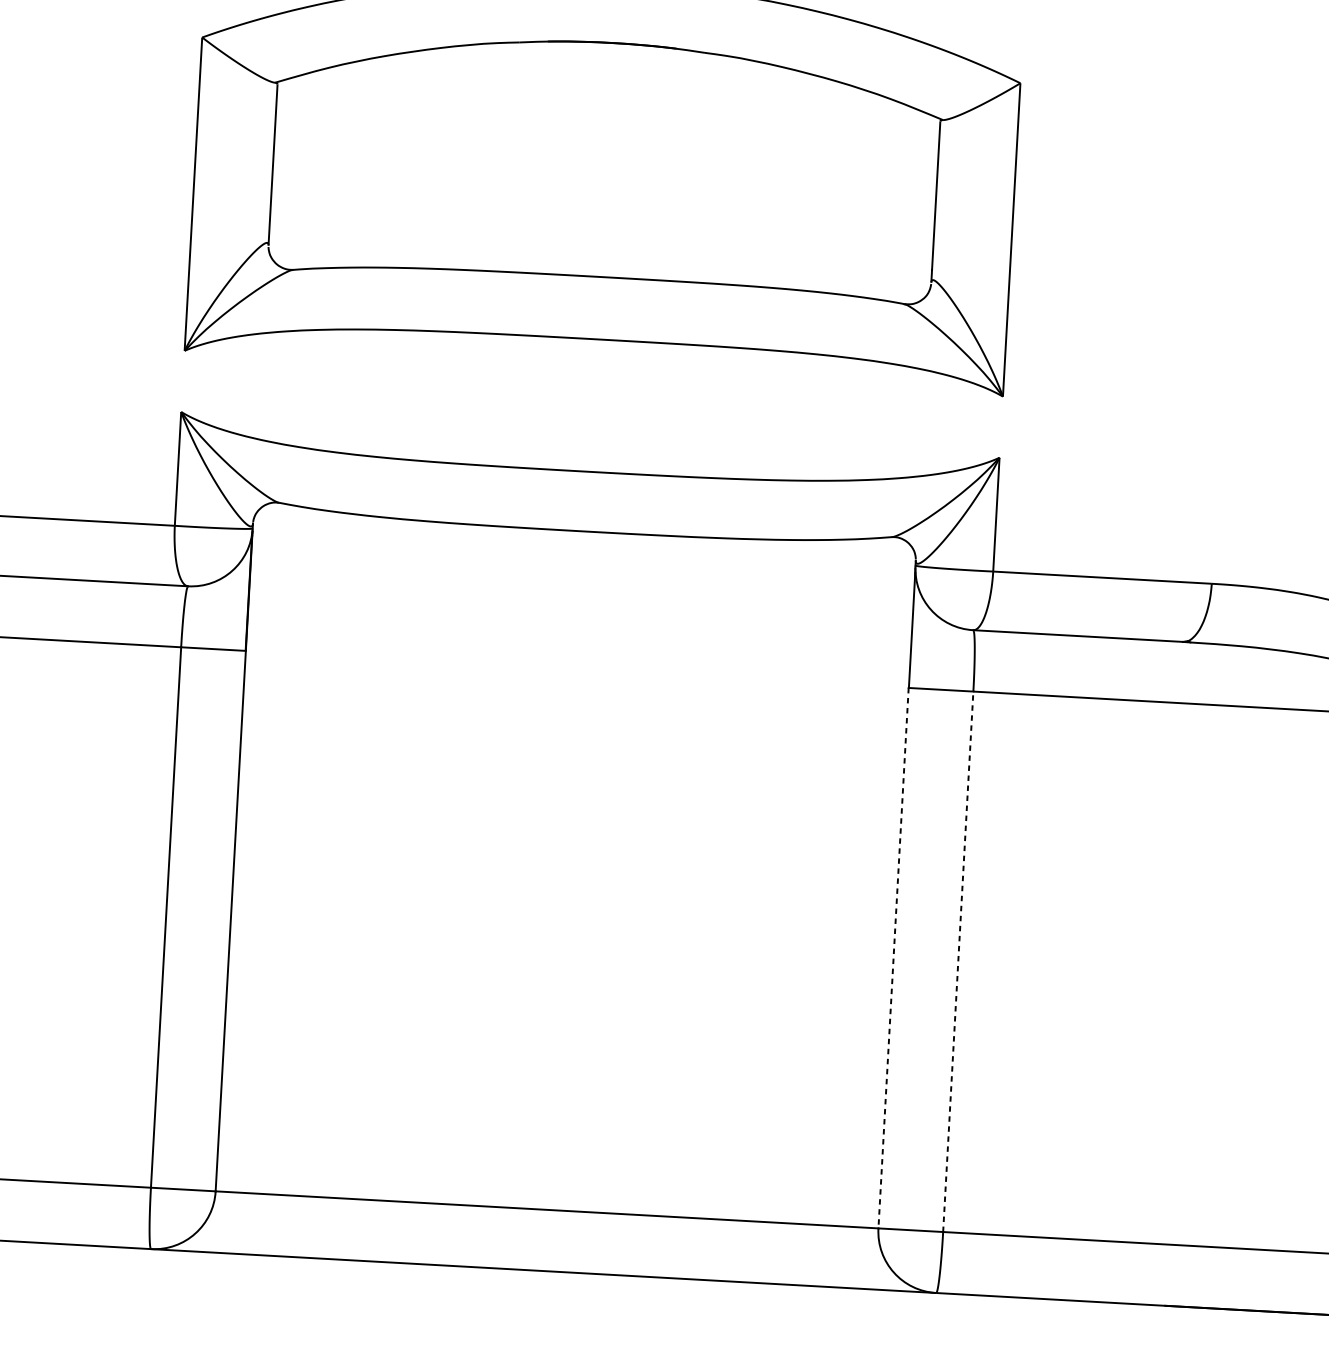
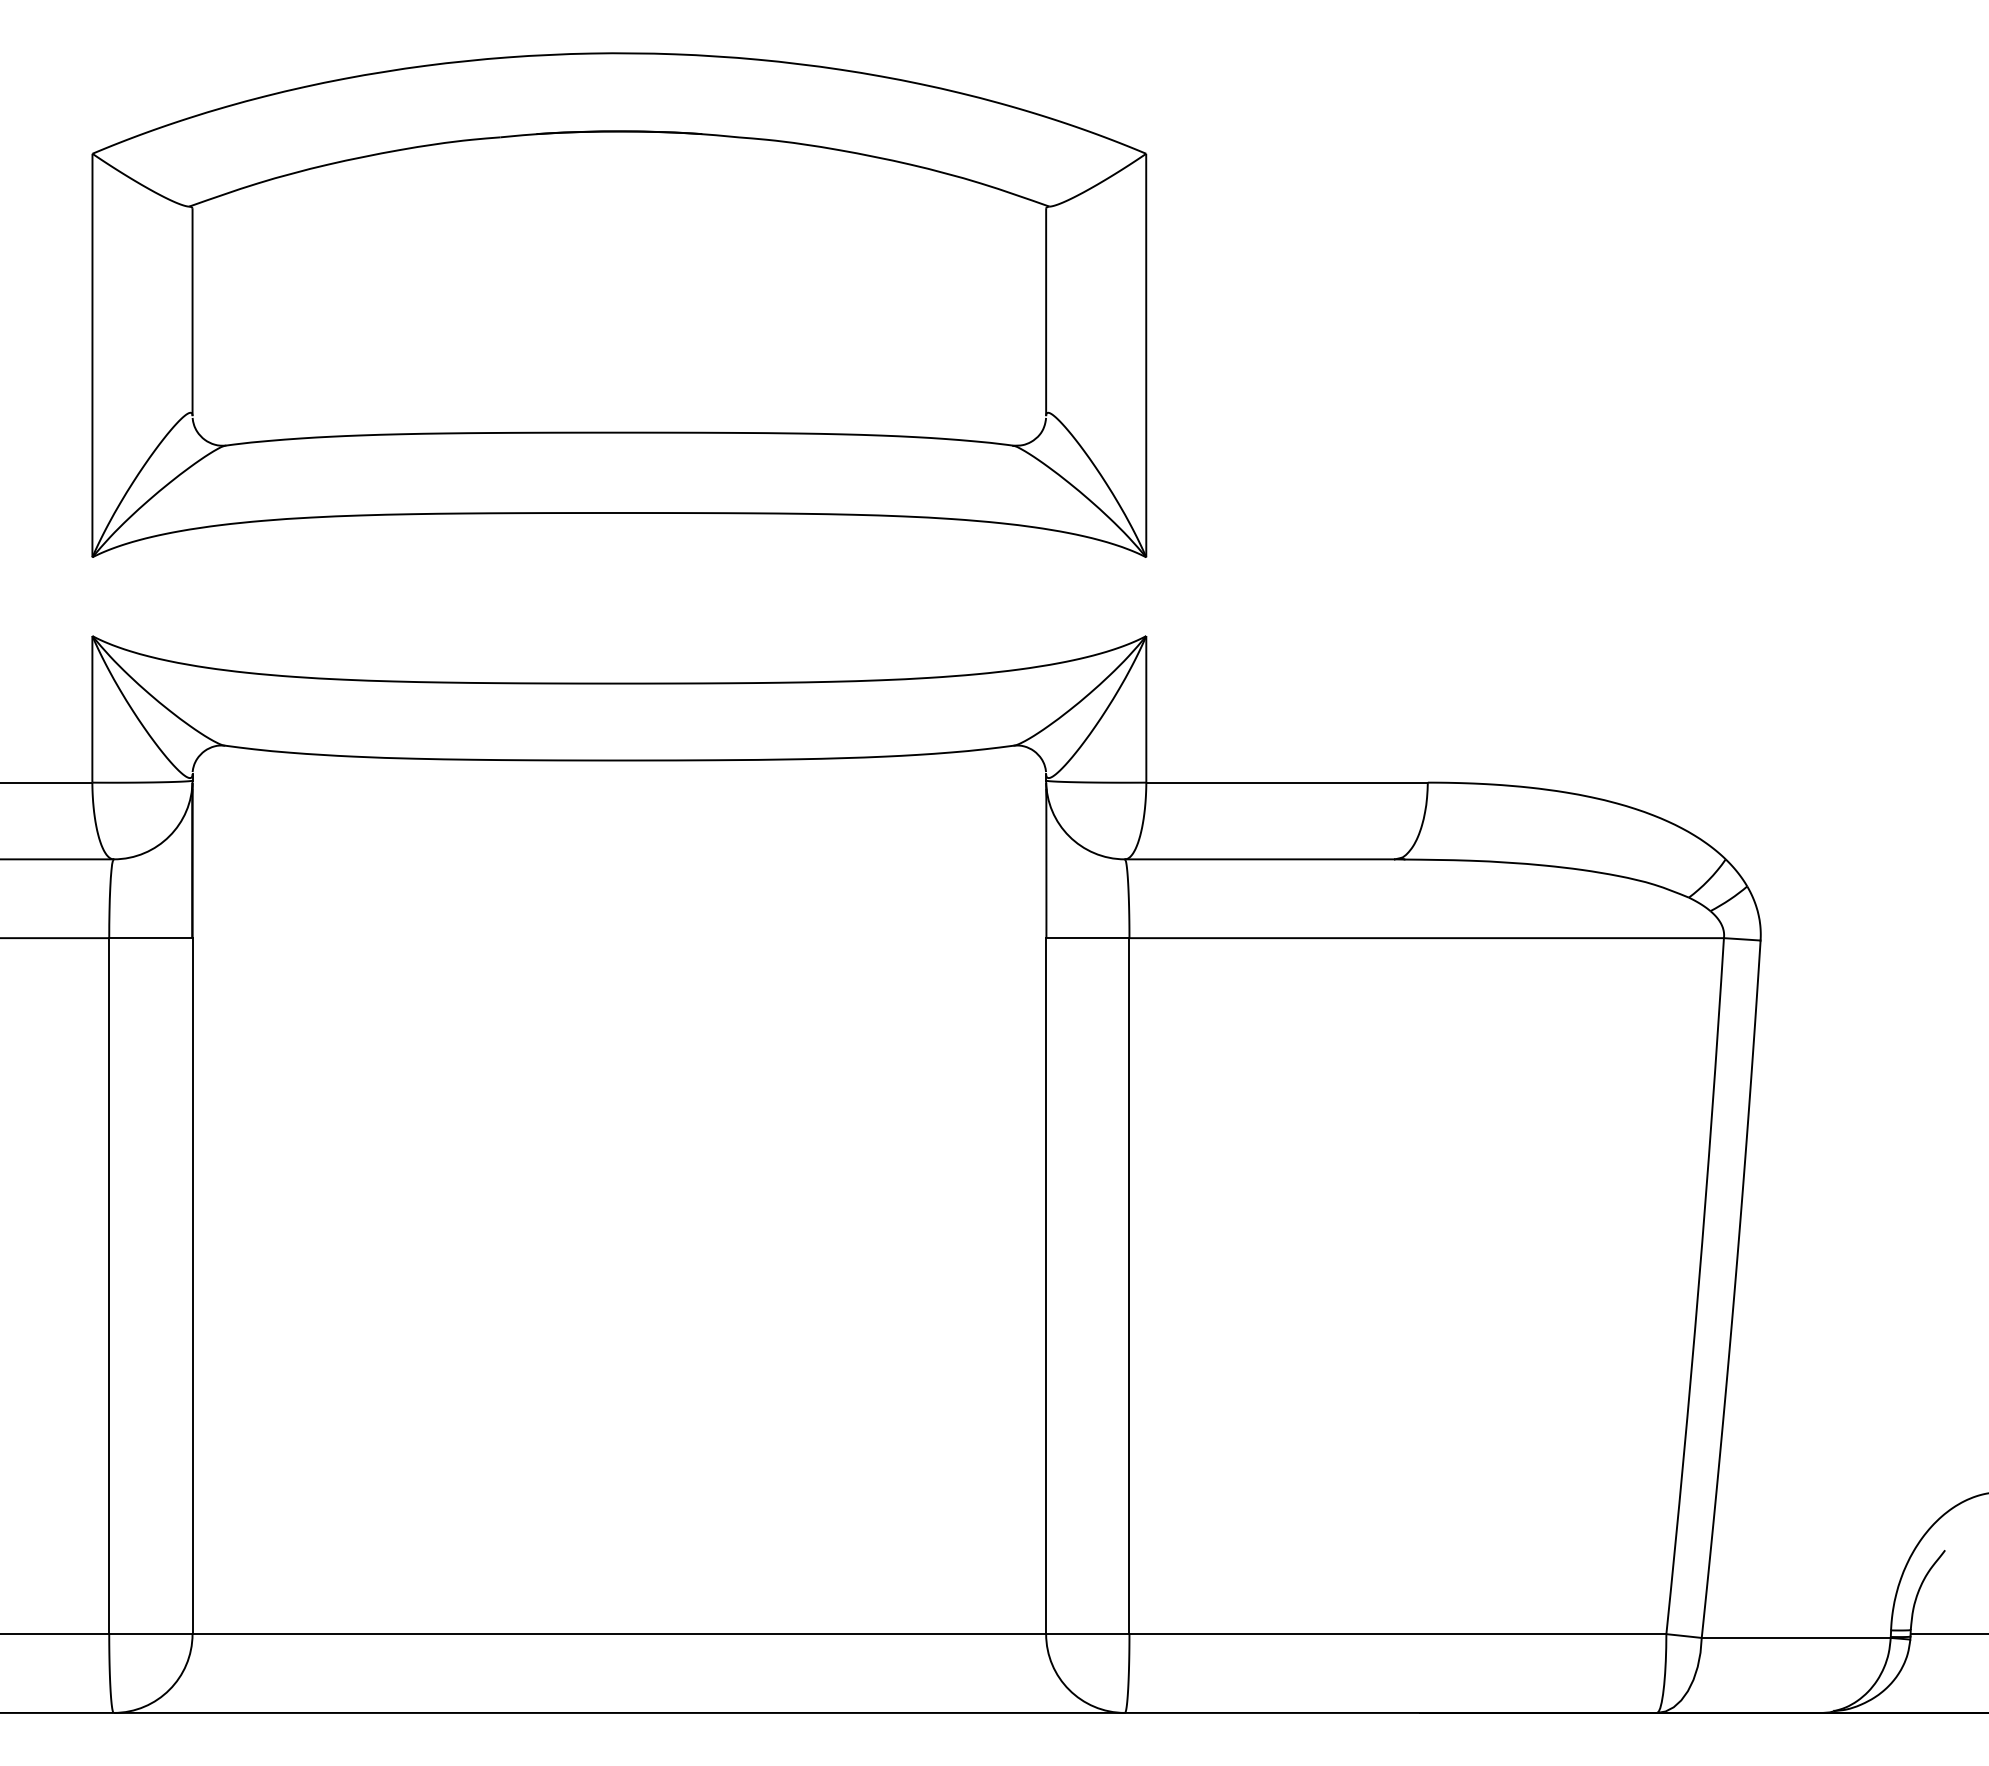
line: (893, 958) -> (1046, 1286), dashed -> solid
line: (958, 962) -> (1129, 1286), dashed -> solid

